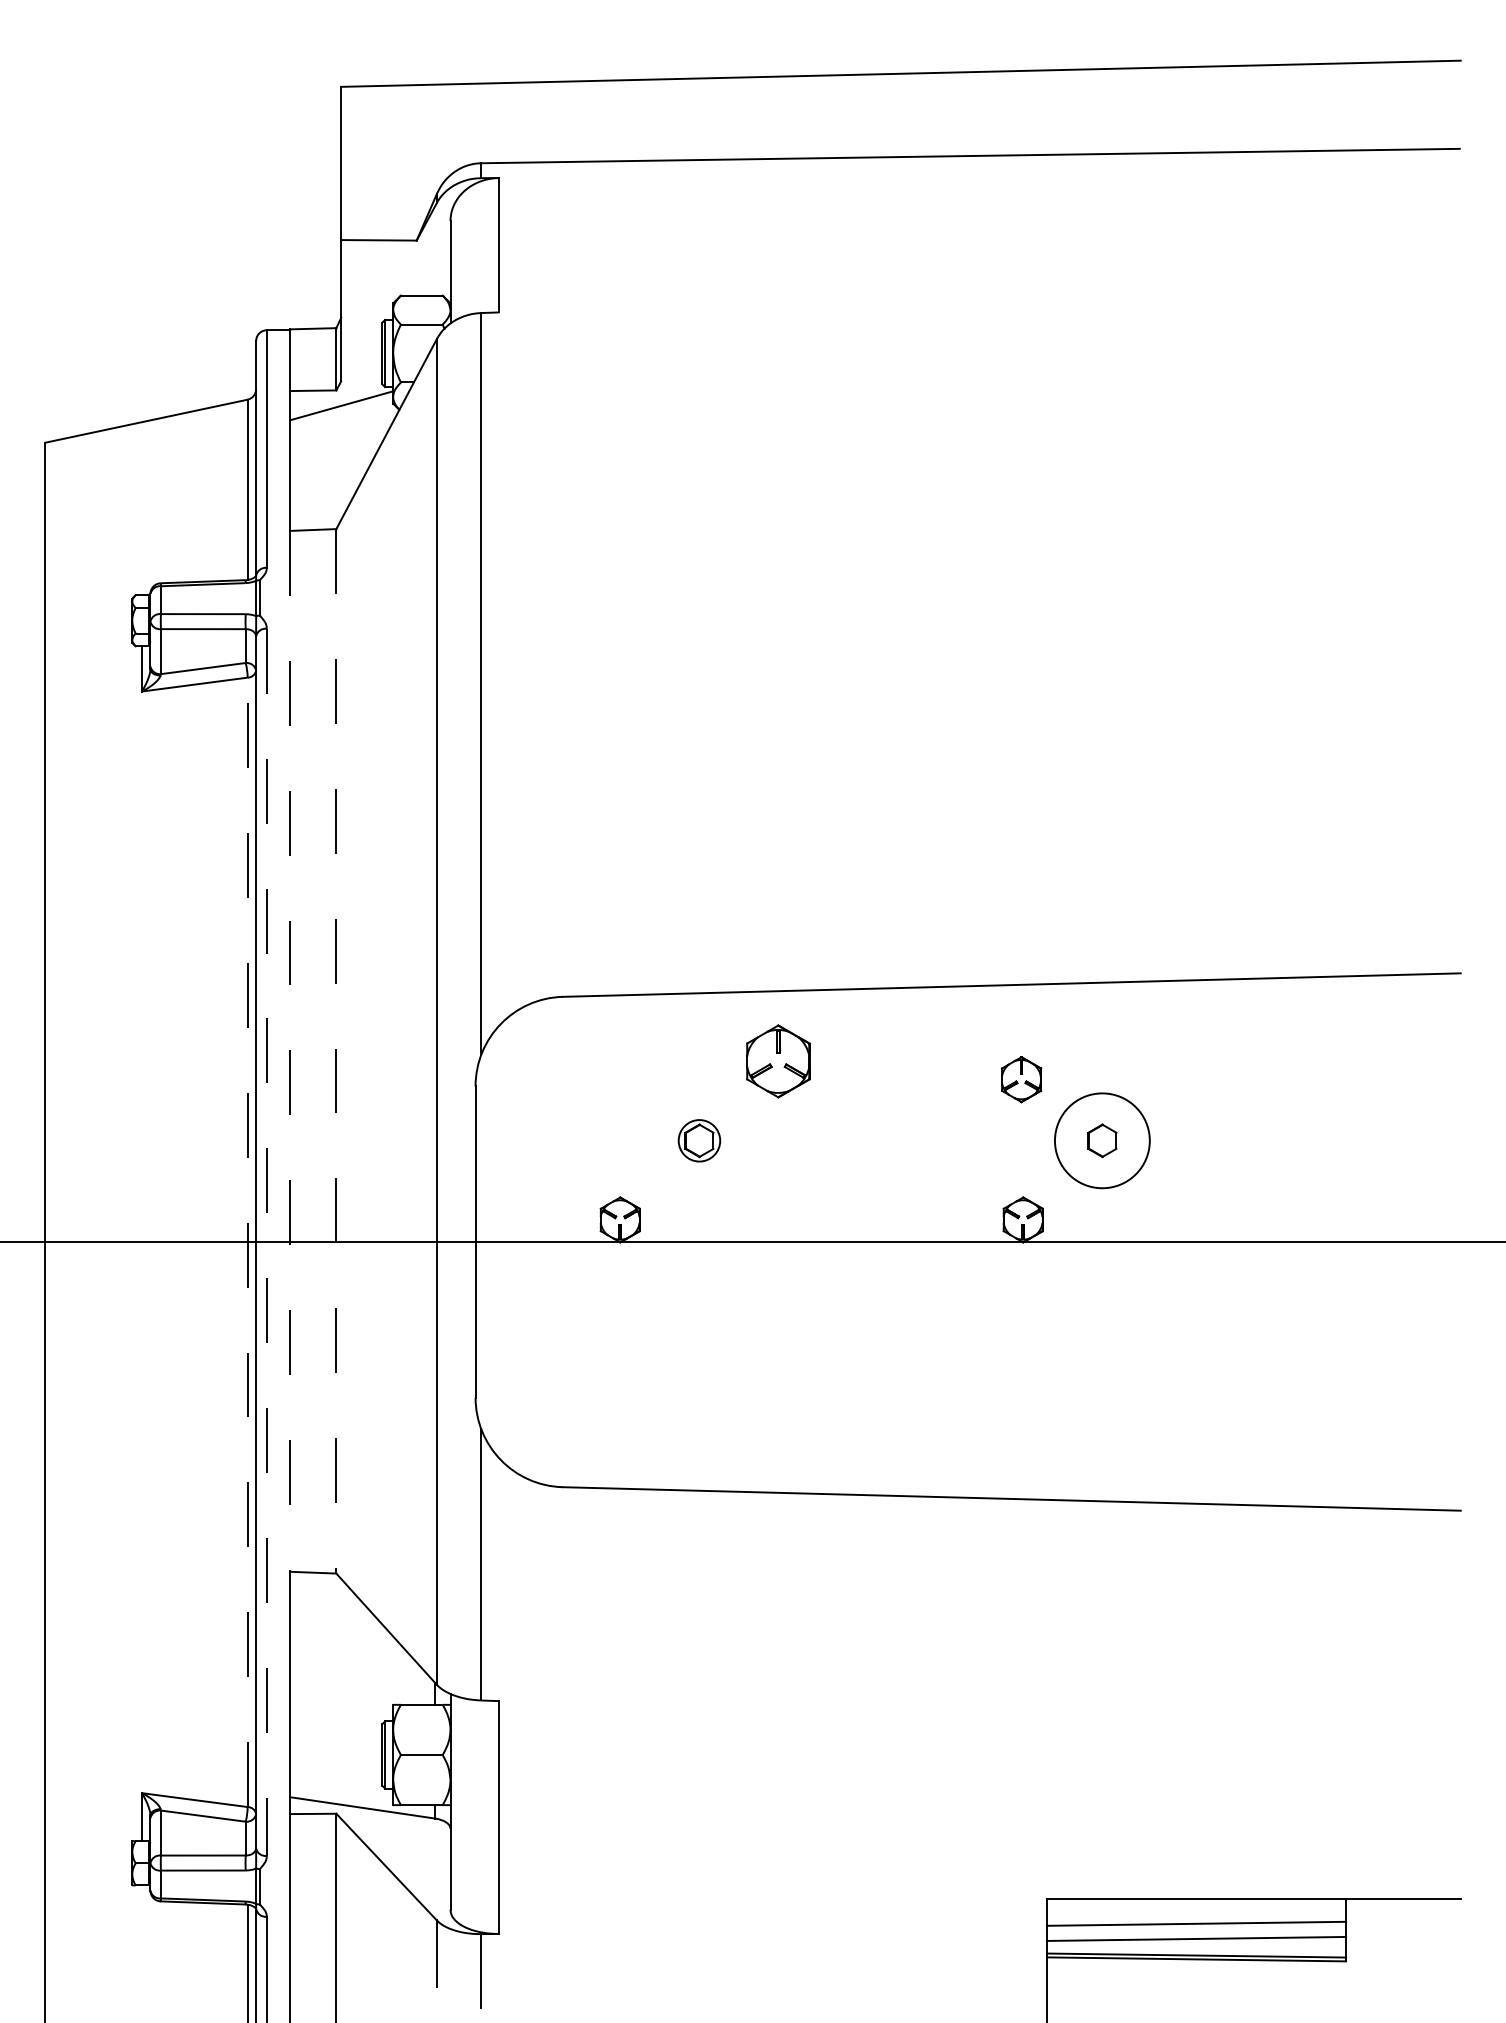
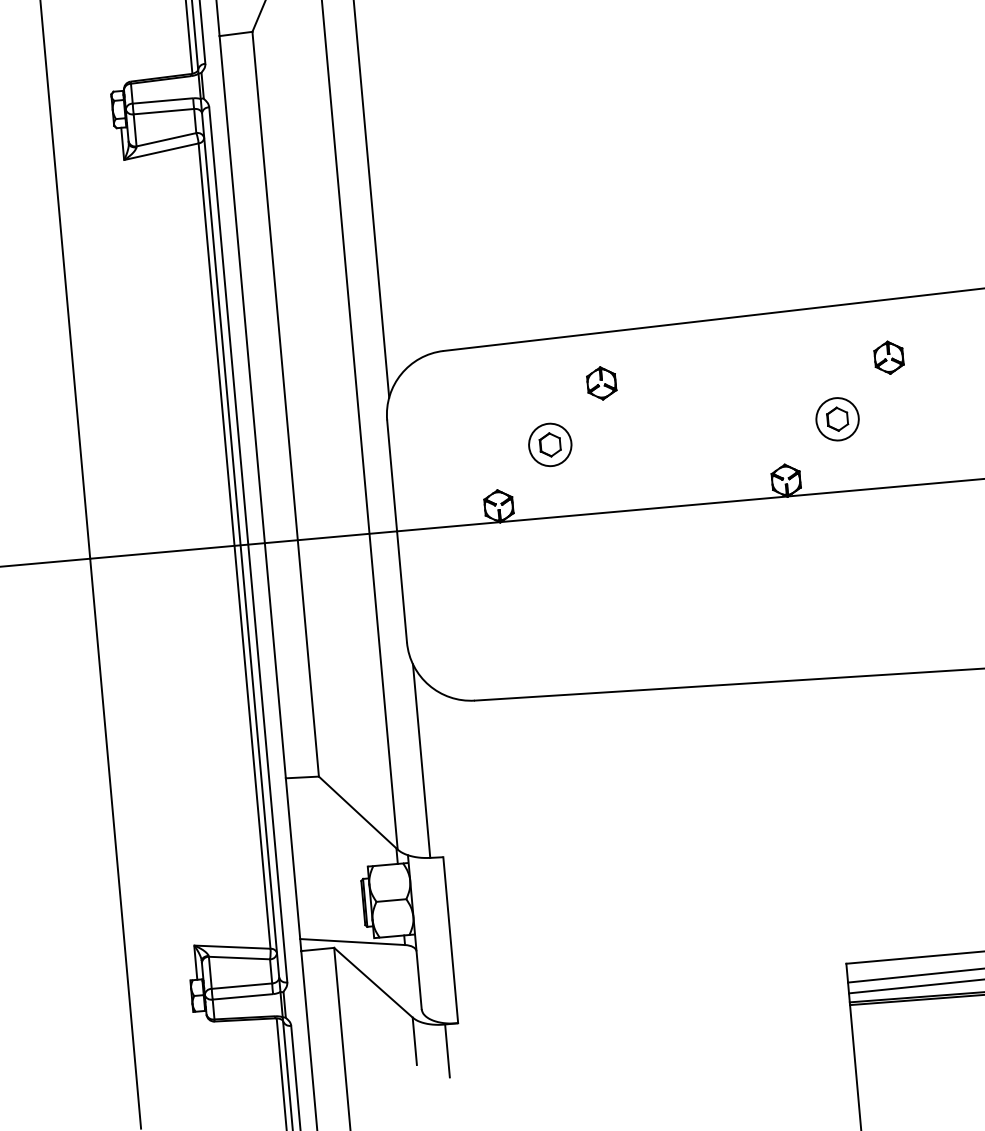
line: (290, 1051) -> (252, 407), dashed -> solid
line: (336, 1051) -> (285, 404), dashed -> solid
part: (778, 1061) -> (601, 383), size x0.62
part: (1021, 1079) -> (888, 357), moved
circle: (699, 1140) -> (550, 444), size x1.43
circle: (1102, 1140) -> (837, 419), size x0.62
line: (247, 1242) -> (234, 546), dashed -> solid
line: (266, 1242) -> (248, 544), dashed -> solid

